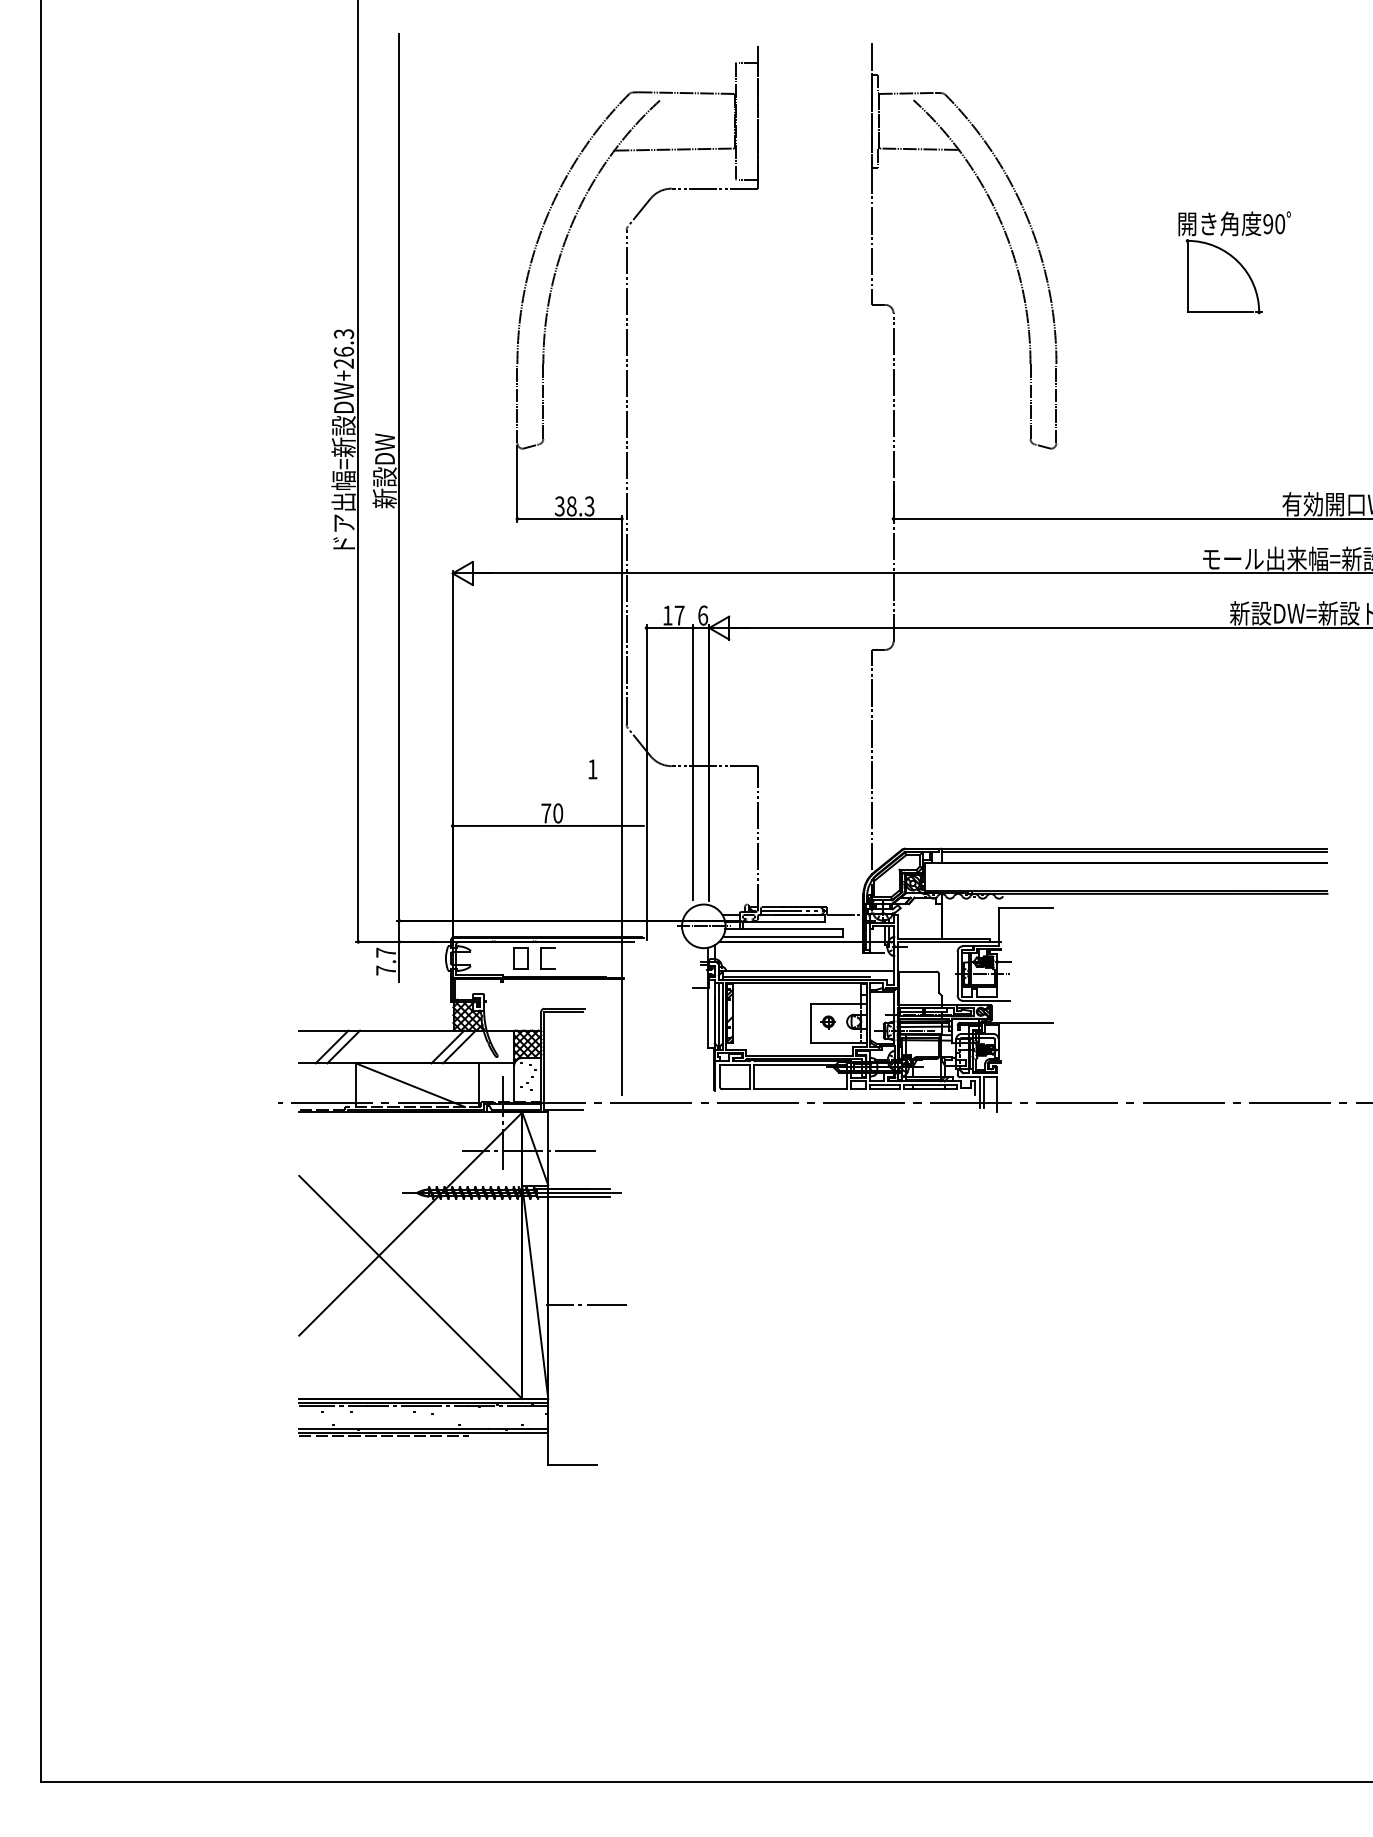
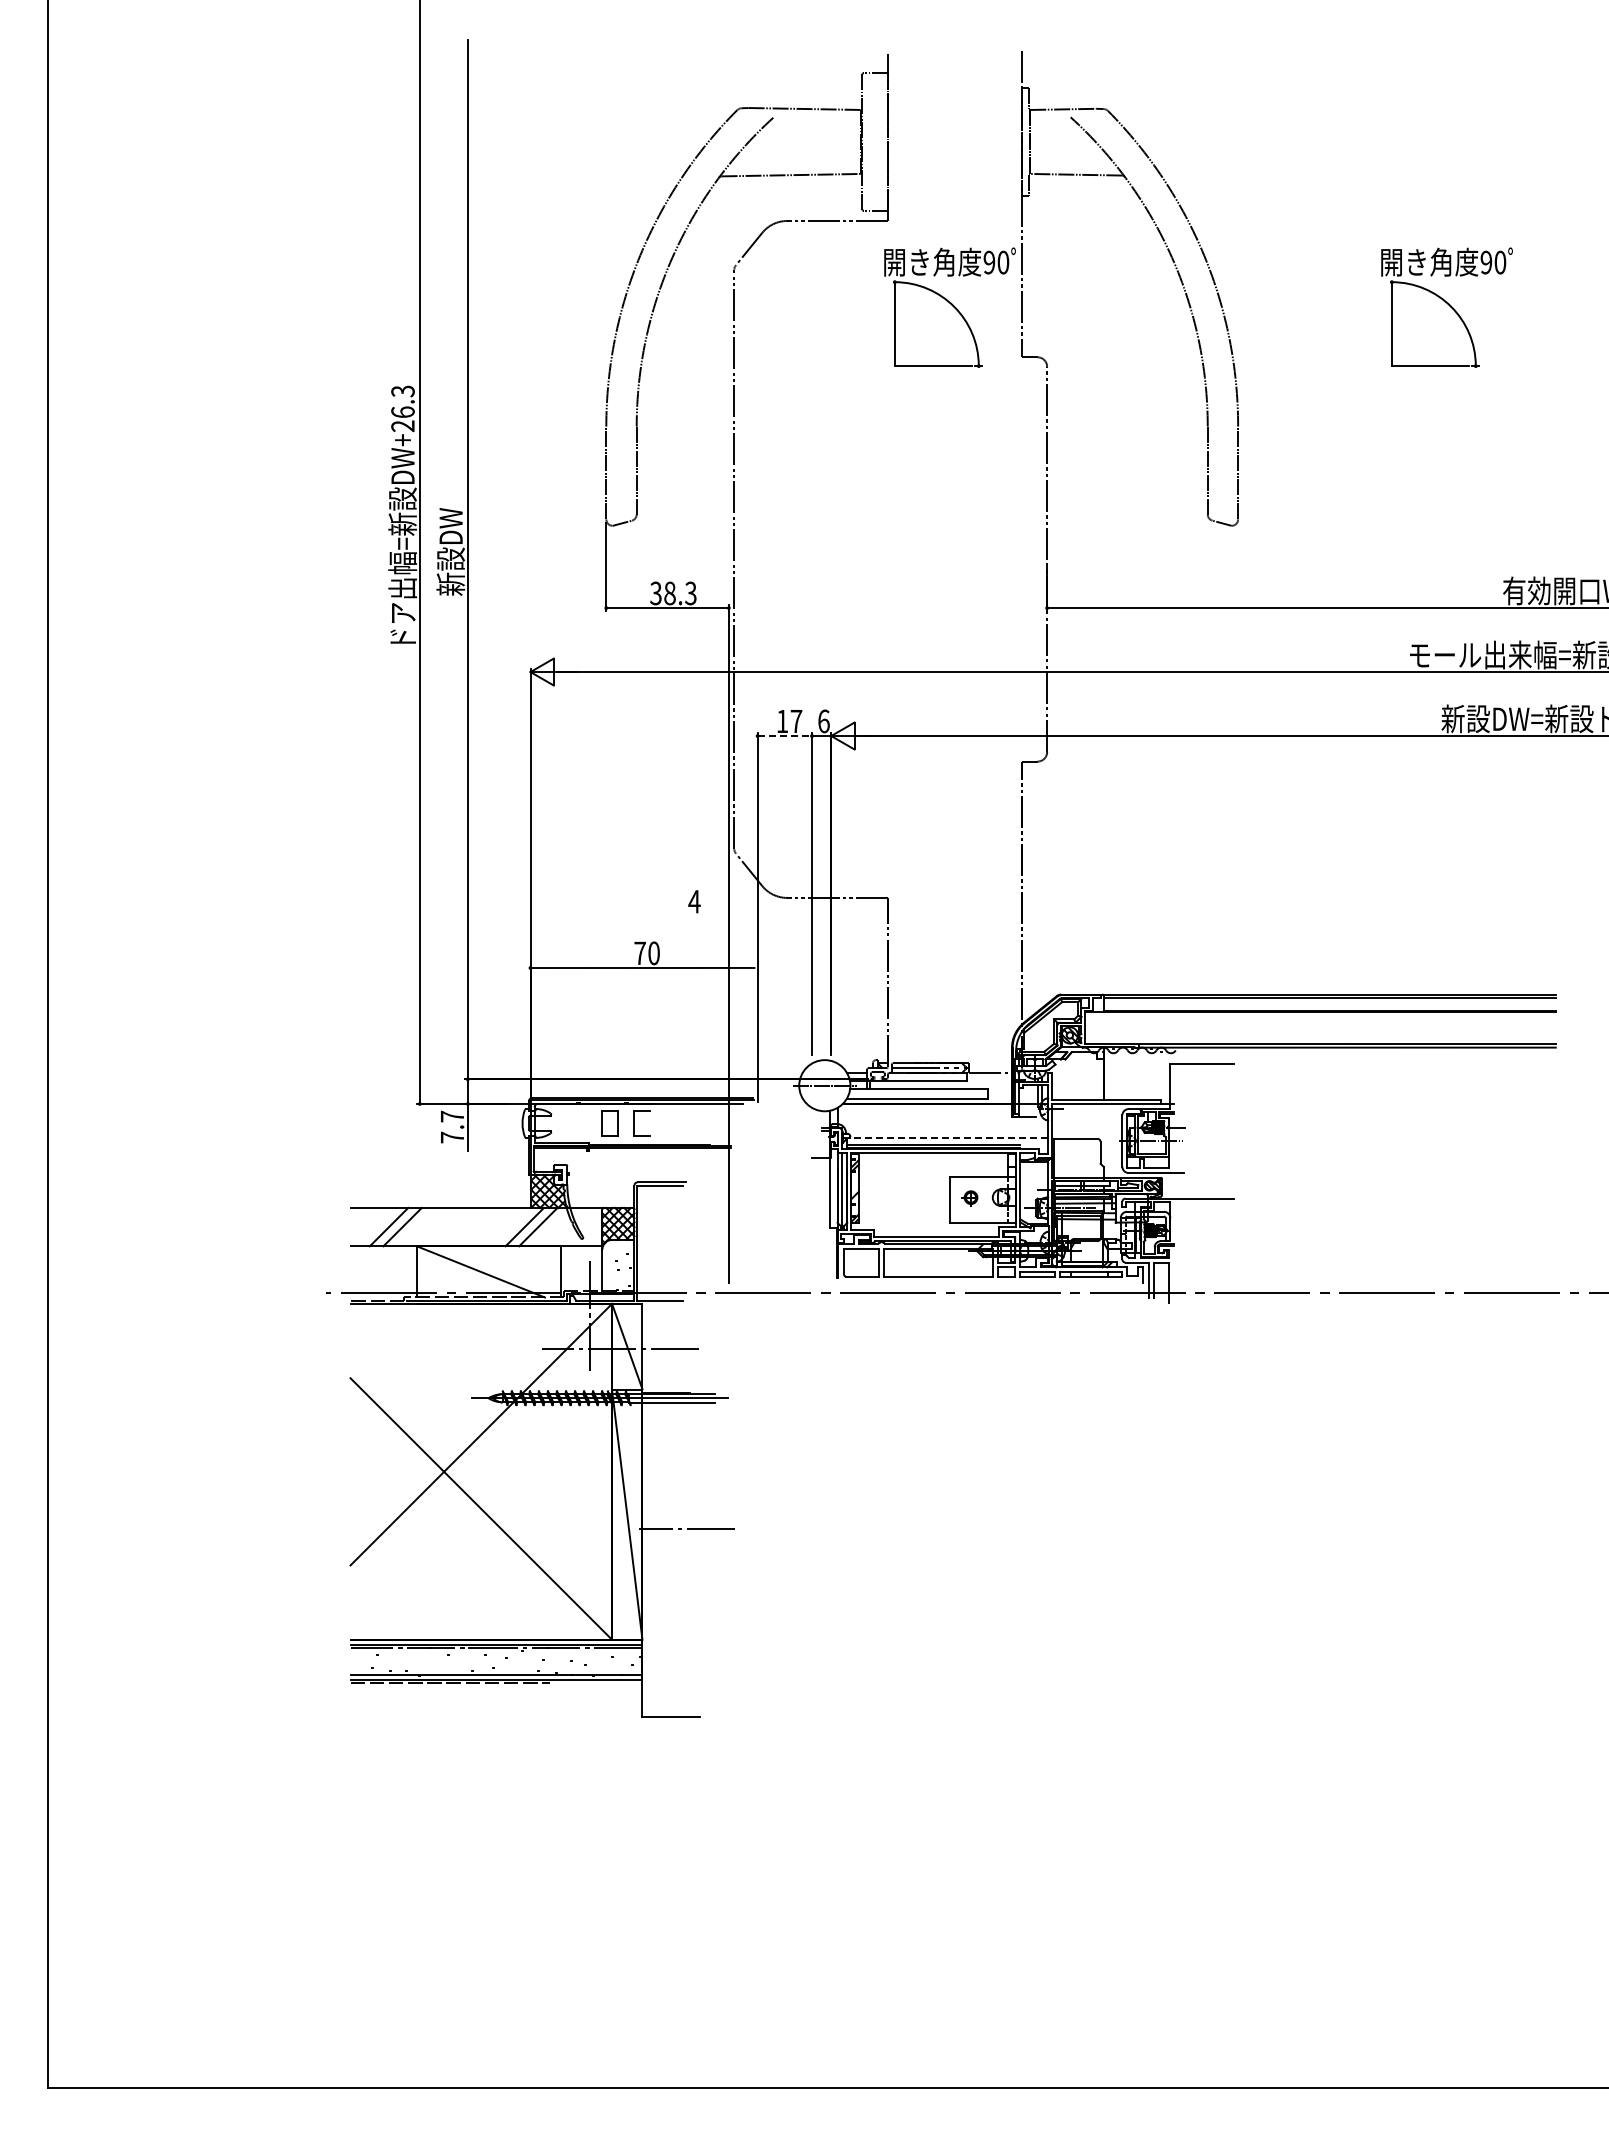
part: (810, 262) -> (949, 307), added
line: (670, 628) -> (785, 736), solid -> dashed
text: (592, 769) -> (694, 901), 1 -> 4
line: (810, 971) -> (949, 1138), solid -> dashed

